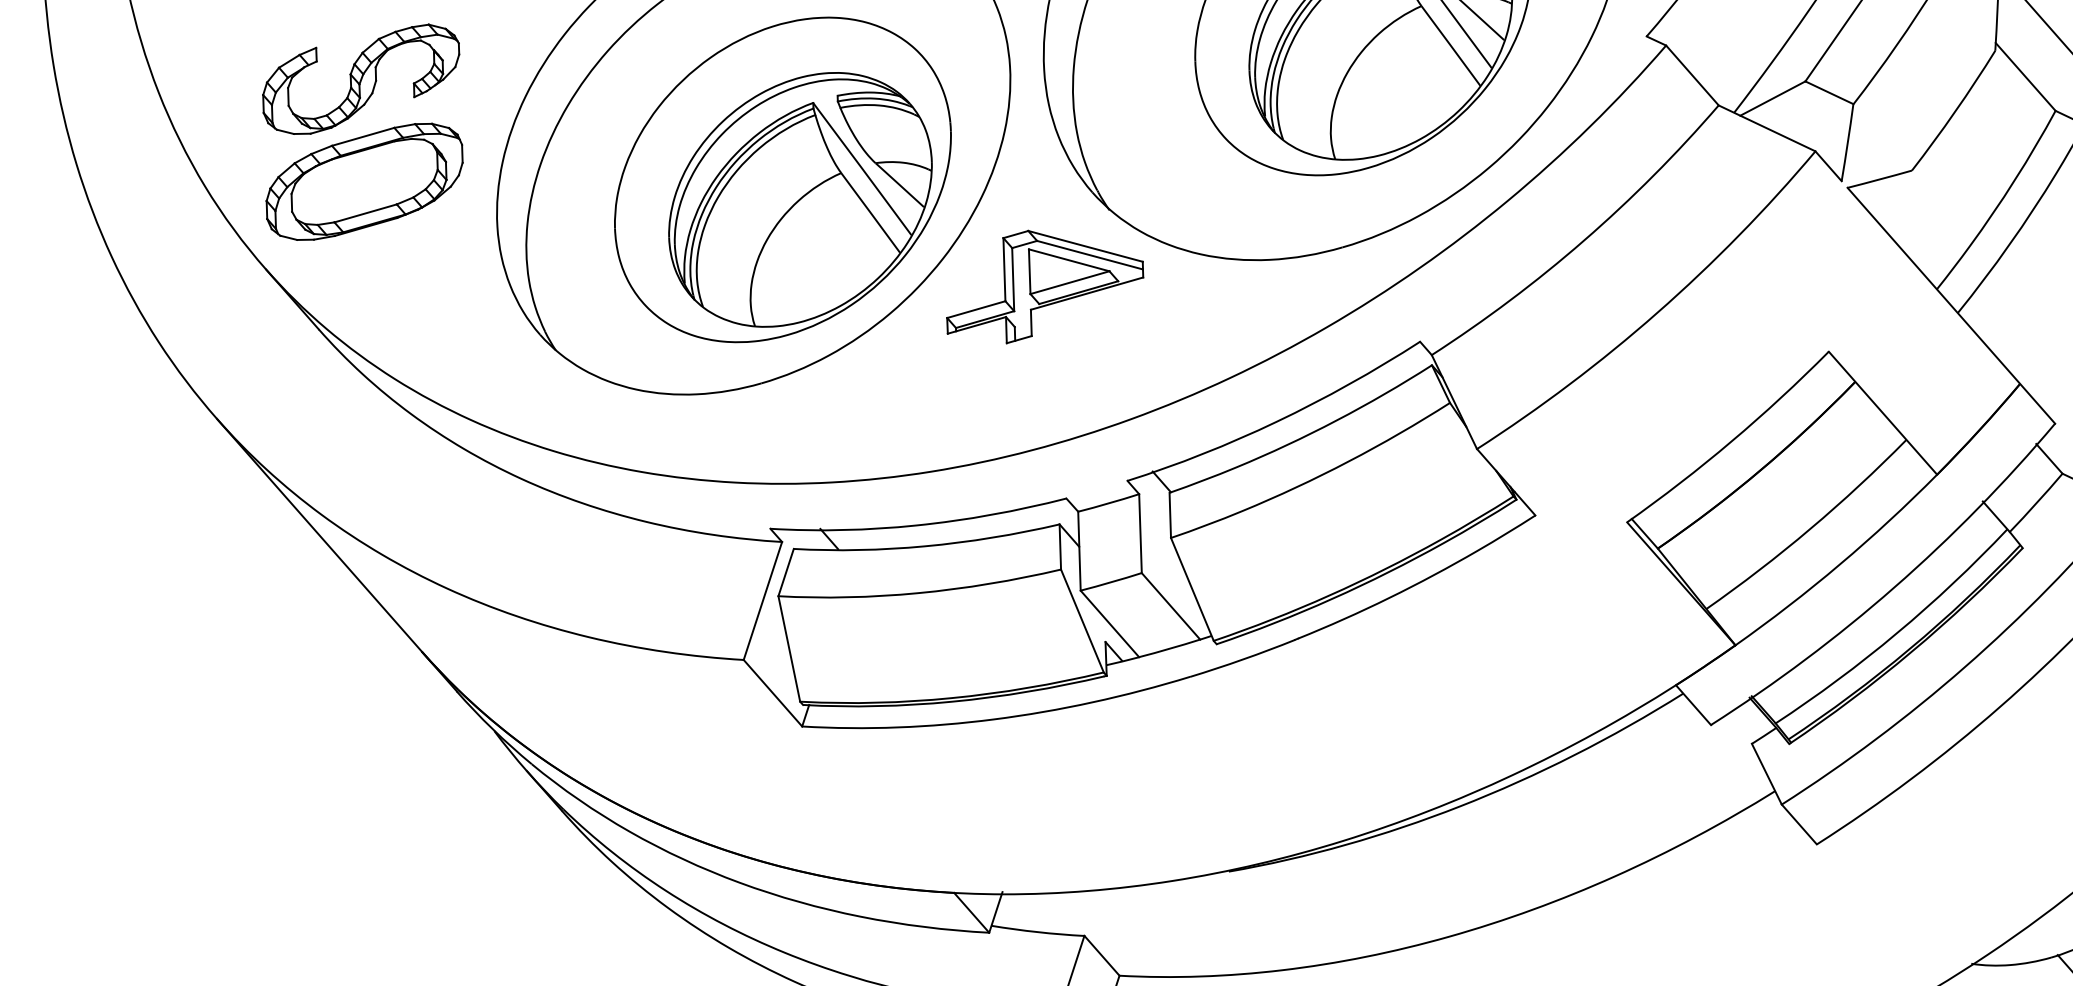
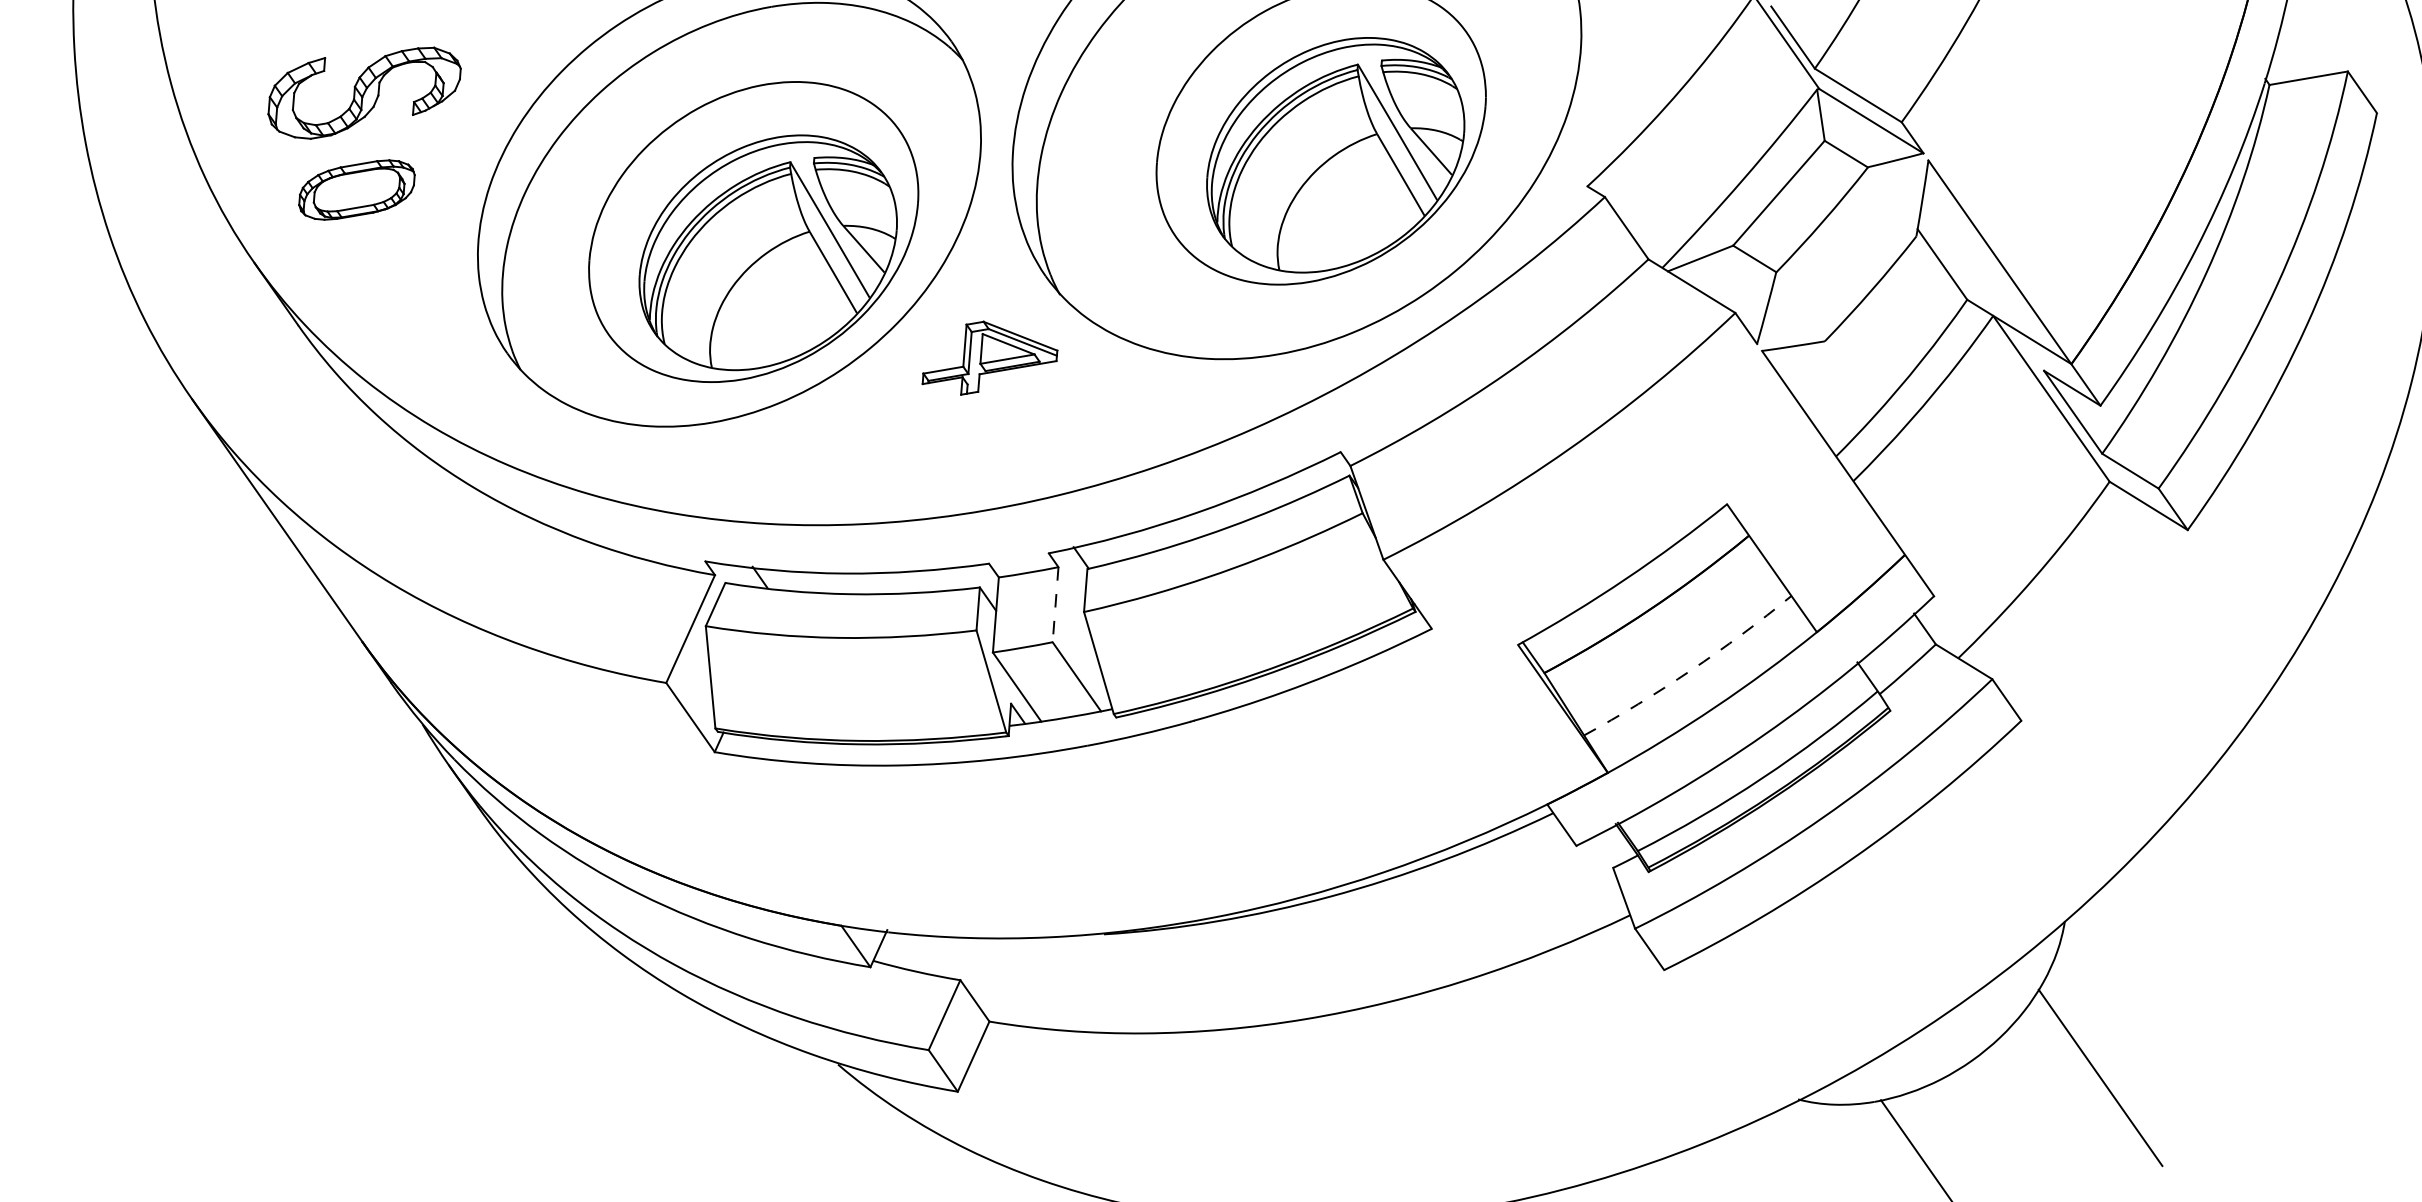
part: (364, 181) -> (356, 189), size x0.6
part: (1043, 284) -> (989, 358), size x0.7
arc: (1809, 529) -> (1690, 670), solid -> dashed
line: (1140, 533) -> (1055, 604), solid -> dashed

